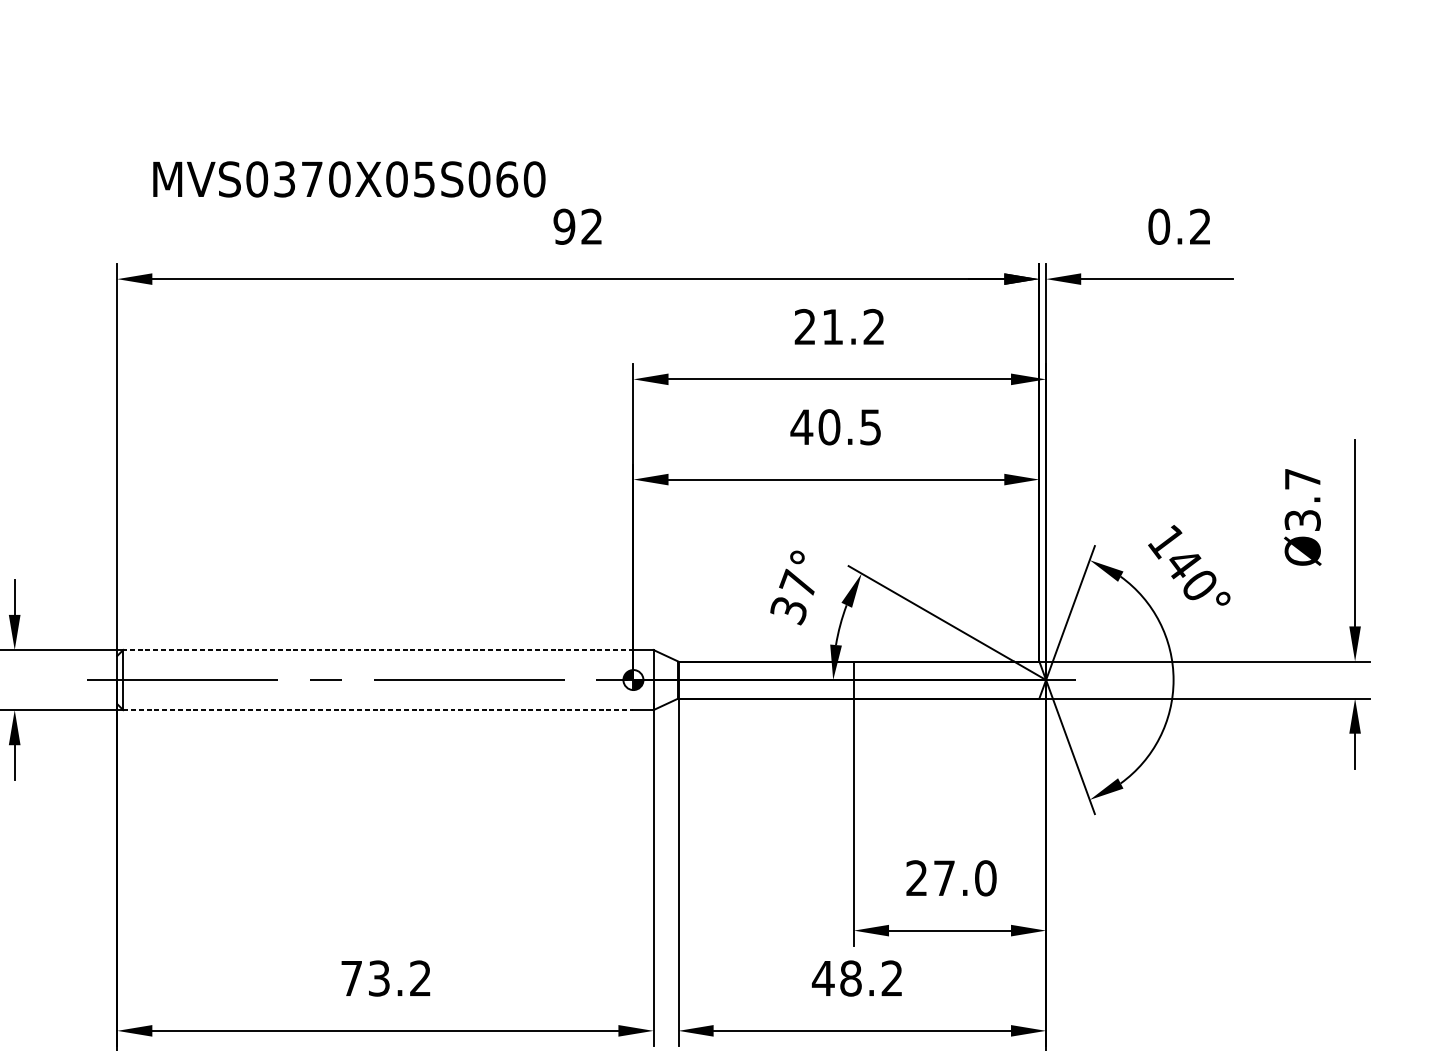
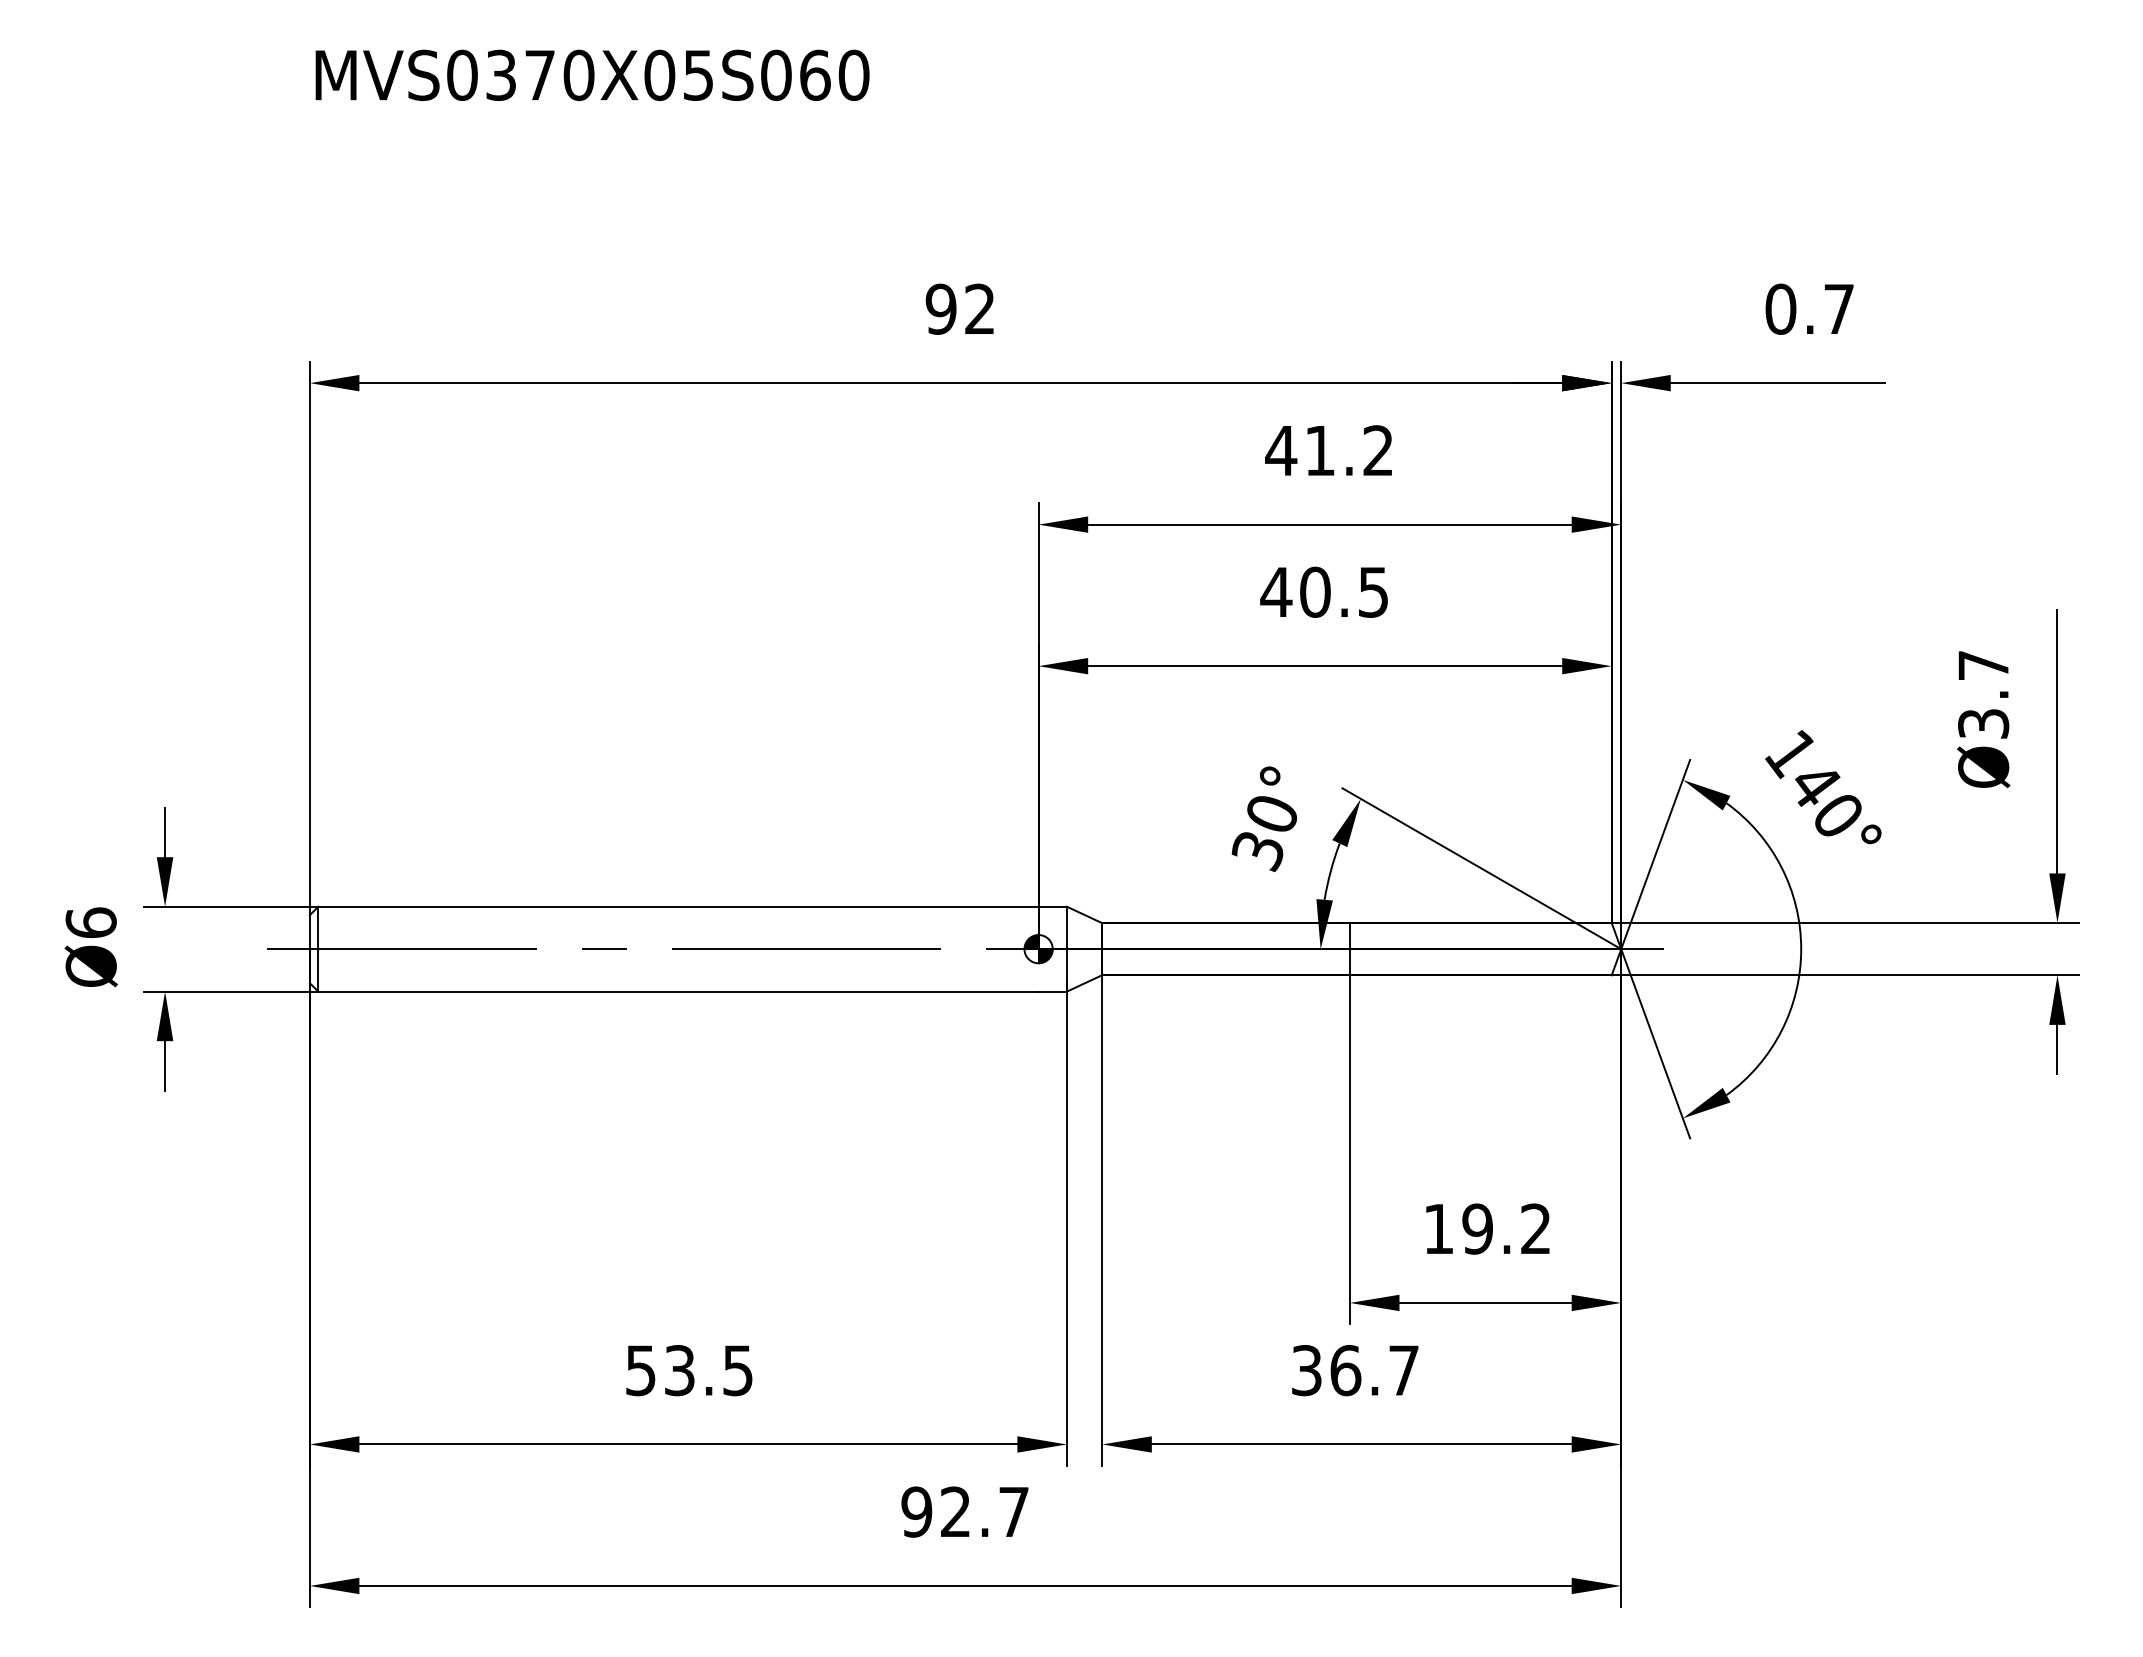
text: (349, 178) -> (592, 74), moved
text: (1199, 226) -> (1838, 308), 0.2 -> 0.7
text: (805, 326) -> (1281, 450), 21.2 -> 41.2
text: (797, 582) -> (1270, 811), 37° -> 30°
line: (377, 649) -> (677, 906), dashed -> solid
line: (378, 710) -> (678, 991), dashed -> solid
text: (951, 877) -> (1487, 1228), 27.0 -> 19.2
text: (386, 978) -> (689, 1370), 73.2 -> 53.5
text: (857, 978) -> (1354, 1370), 48.2 -> 36.7

